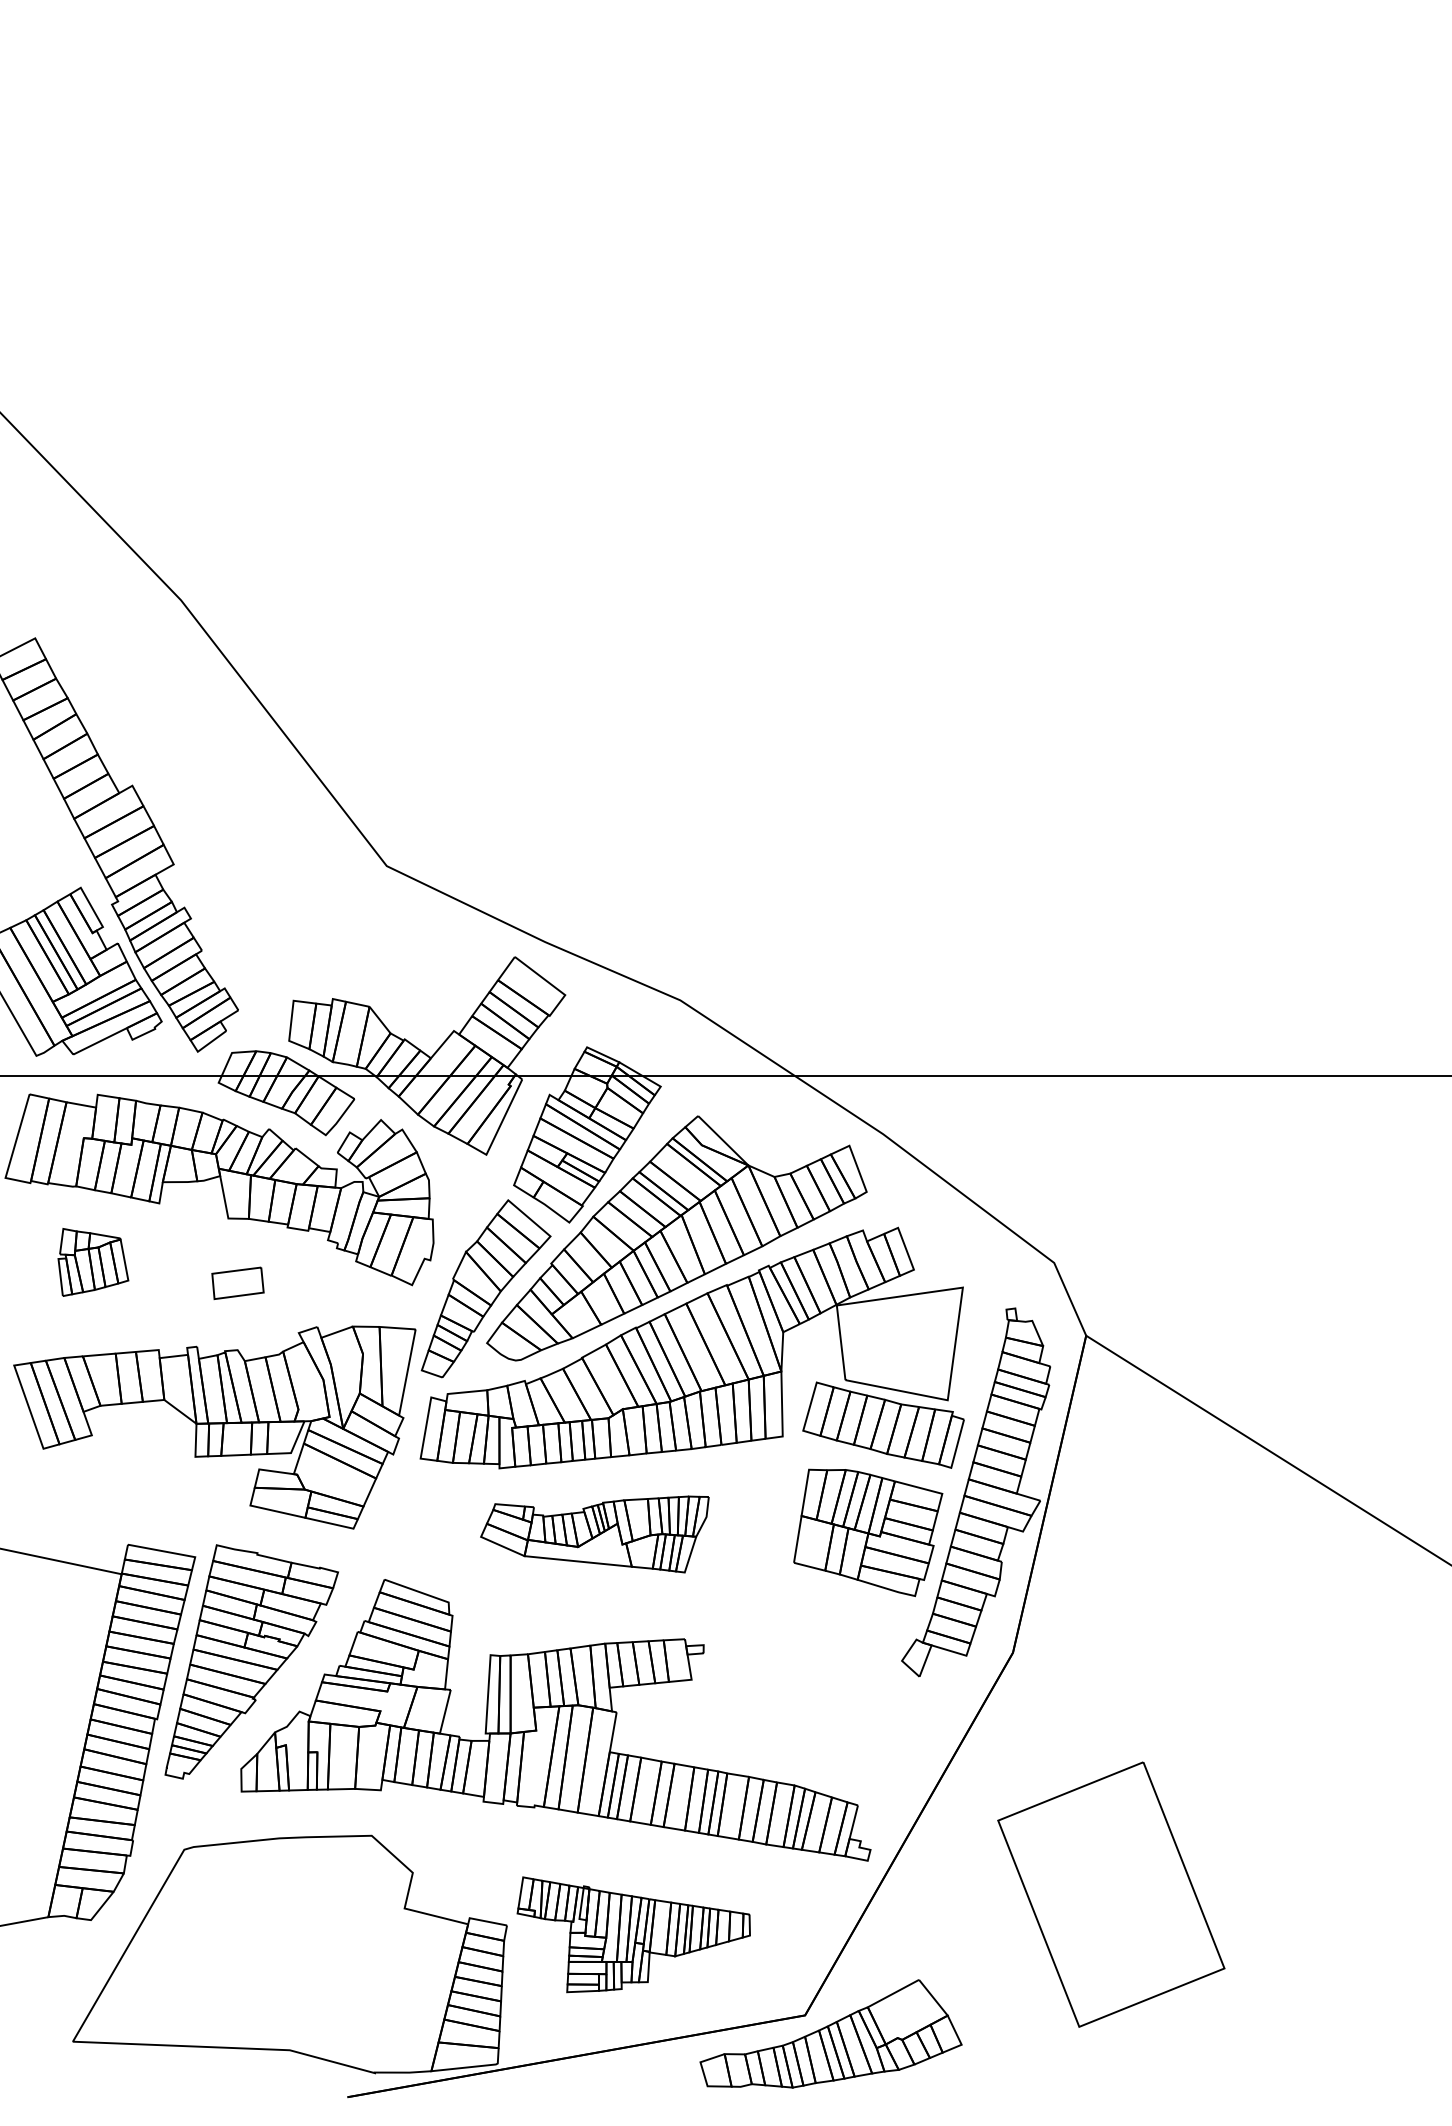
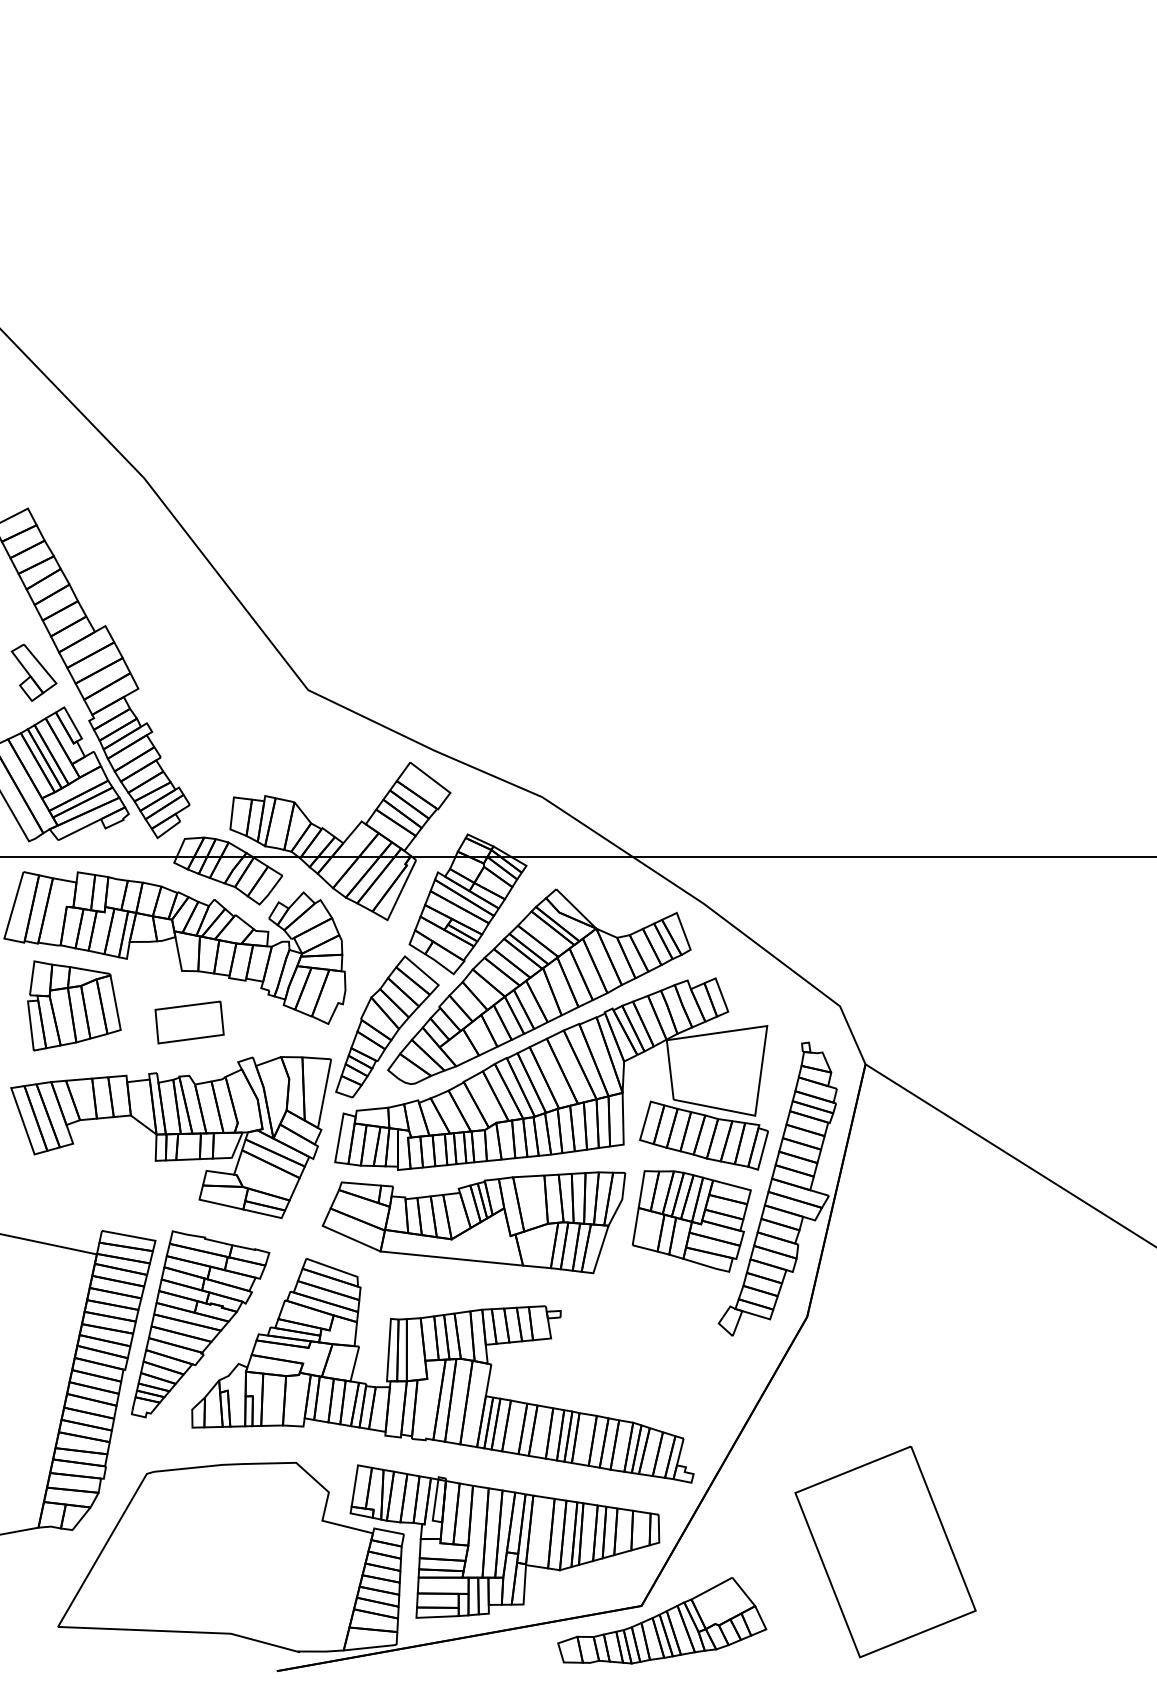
part: (42, 844) -> (33, 672), added
part: (93, 1262) -> (74, 1005), size x1.67
part: (237, 1283) -> (189, 1022), size x1.67
part: (594, 1534) -> (473, 1222), size x1.67
part: (1111, 1894) -> (885, 1551), moved
part: (633, 1934) -> (504, 1541), size x1.67

